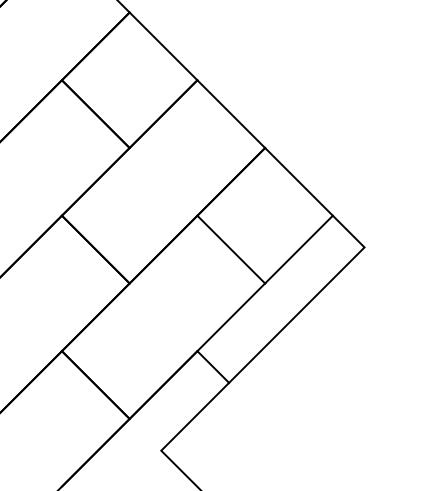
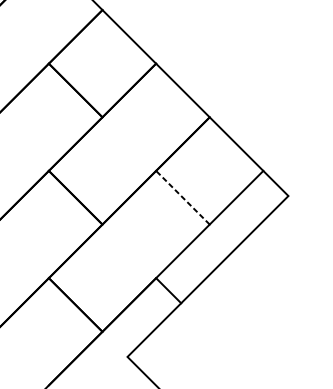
line: (231, 249) -> (183, 197), solid -> dashed

